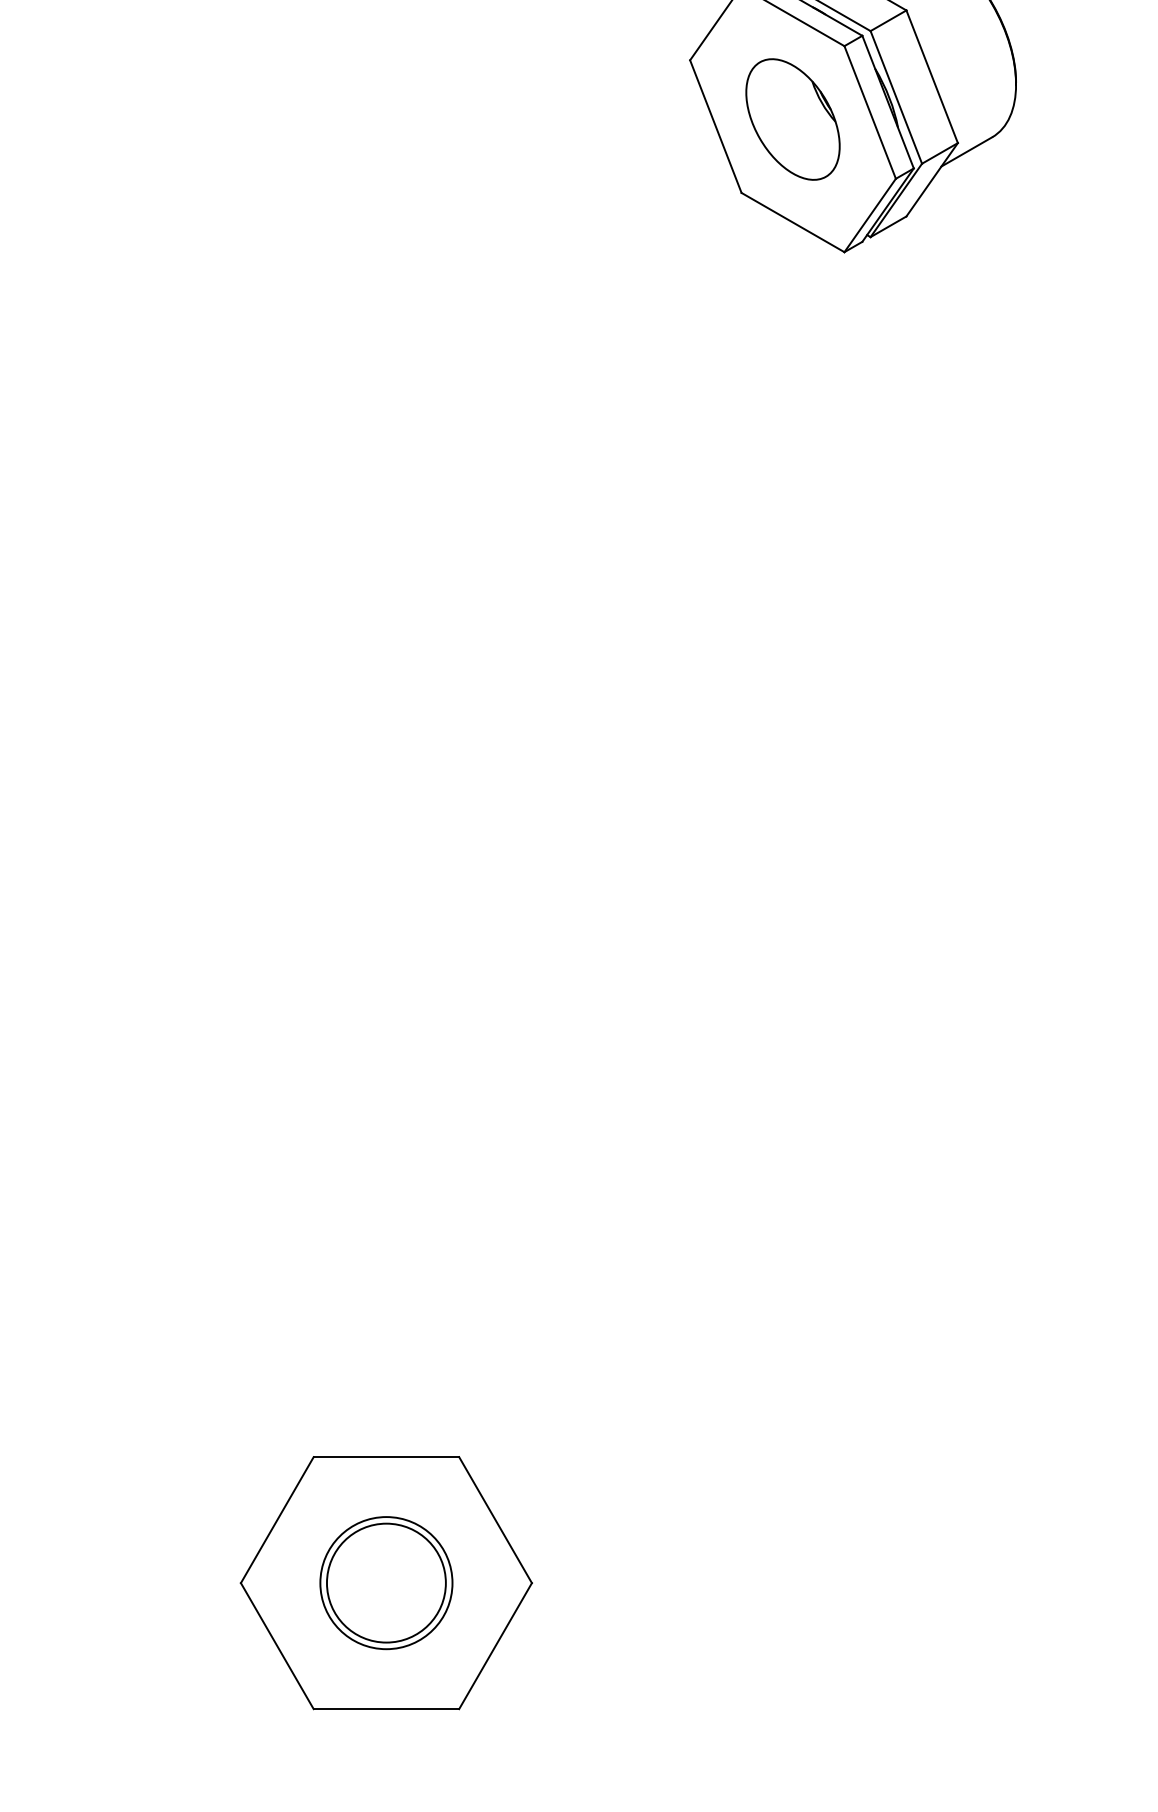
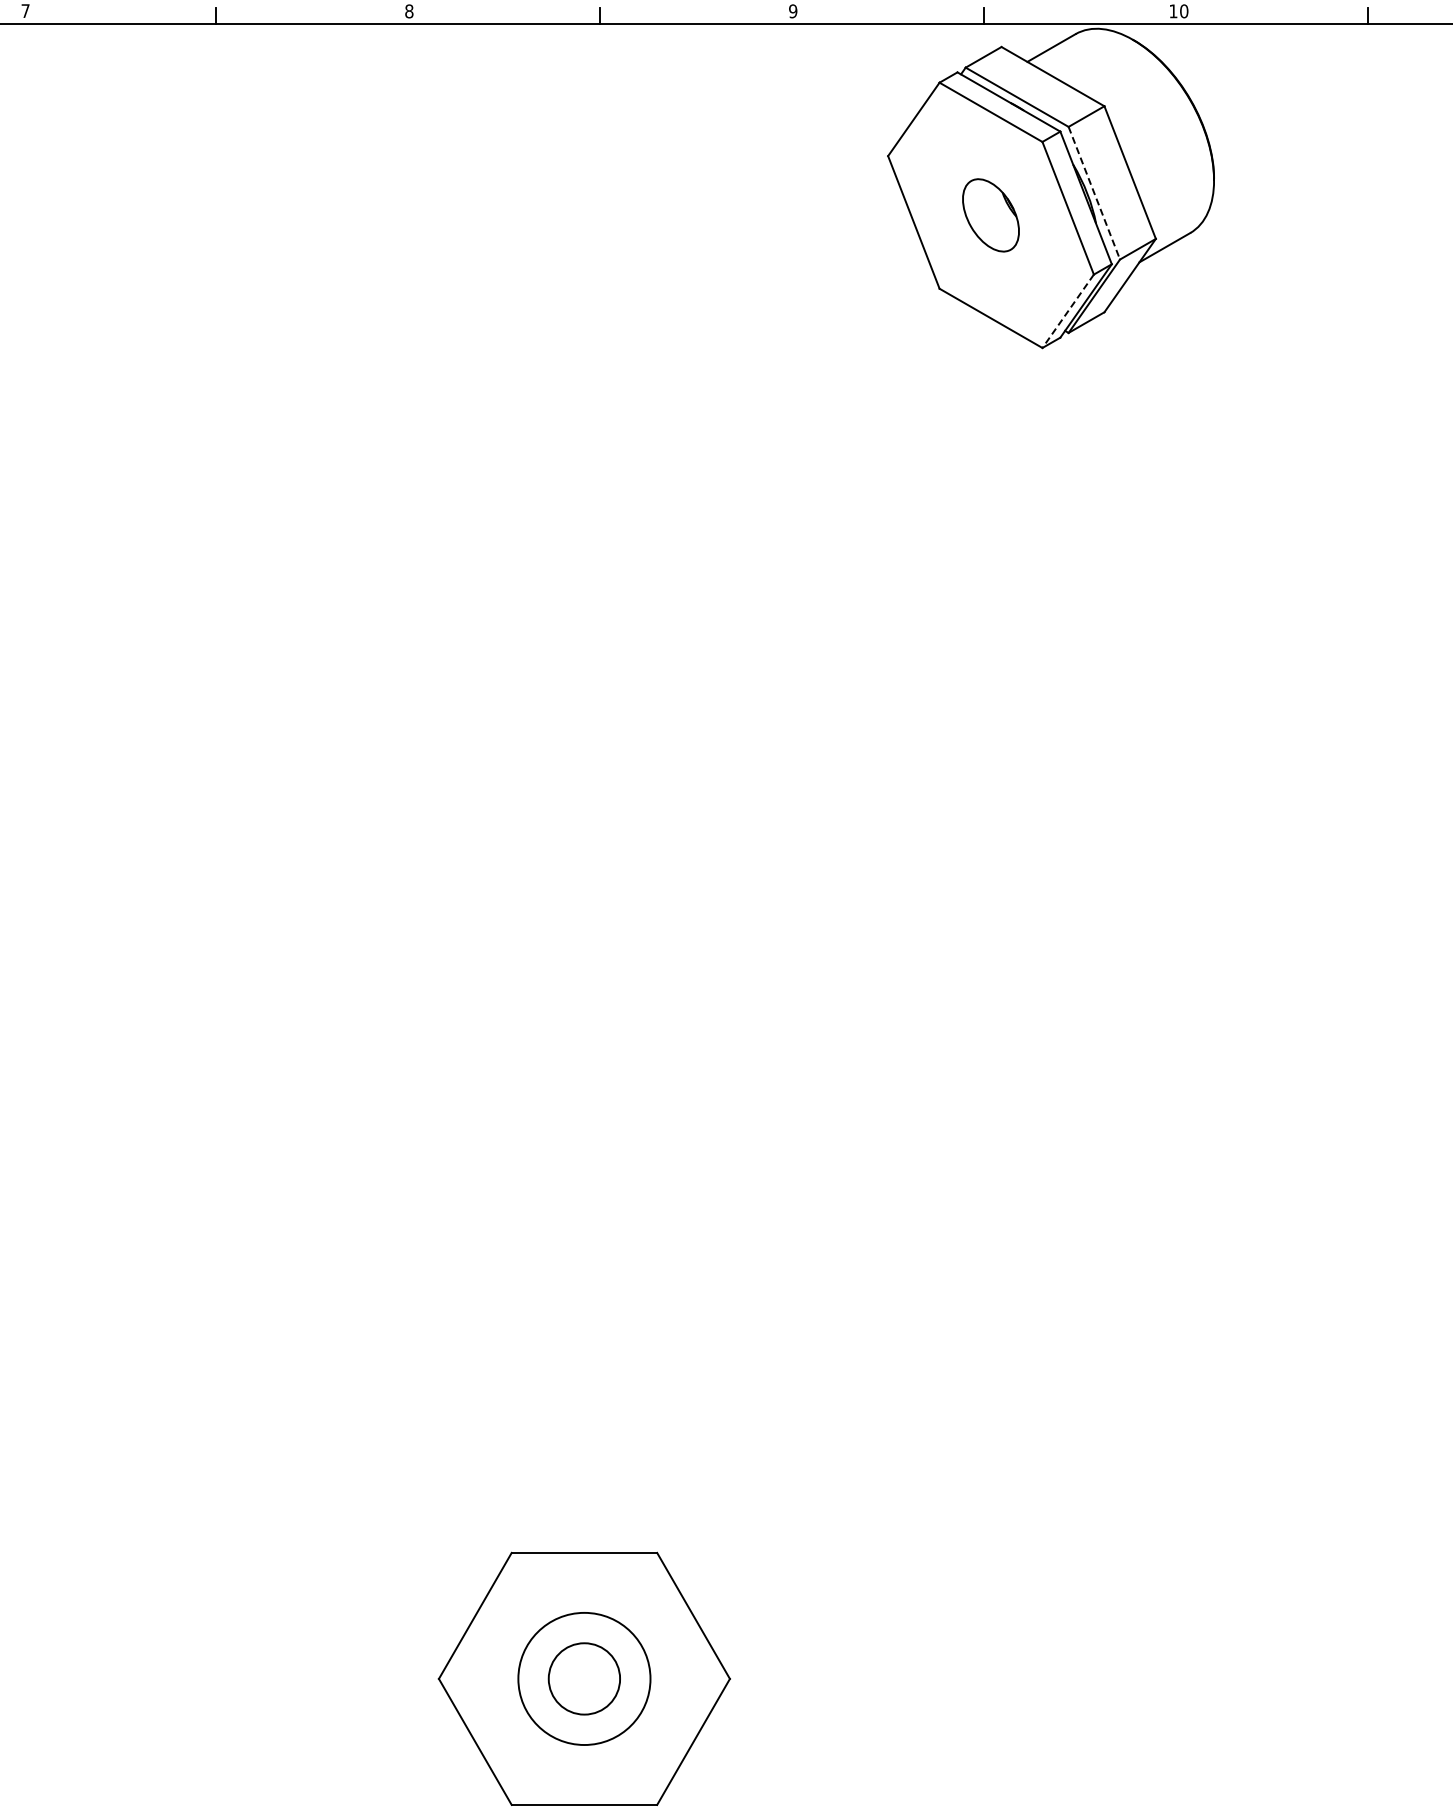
line: (896, 97) -> (1094, 193), solid -> dashed
part: (792, 119) -> (990, 215), size x0.6
line: (870, 215) -> (1068, 311), solid -> dashed
circle: (385, 1582) -> (583, 1678), size x0.6

